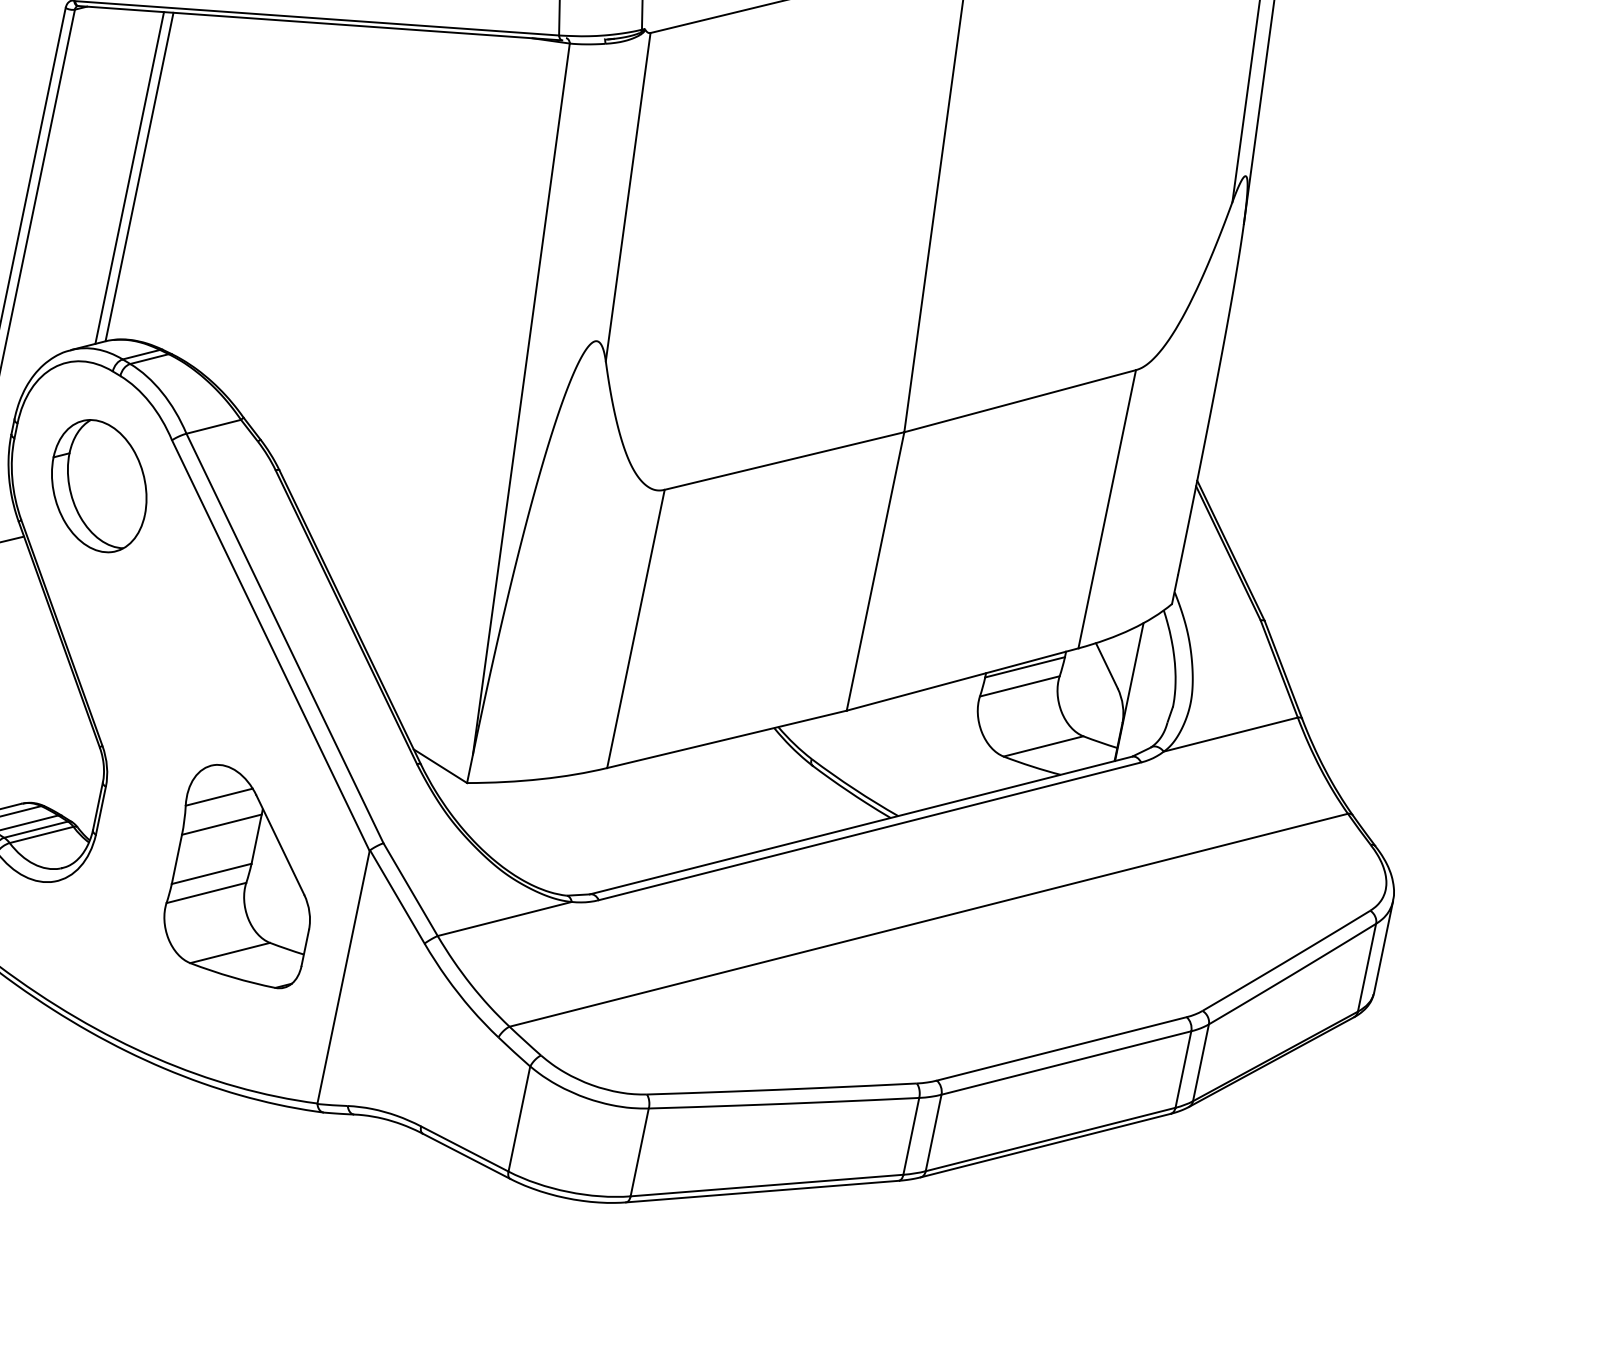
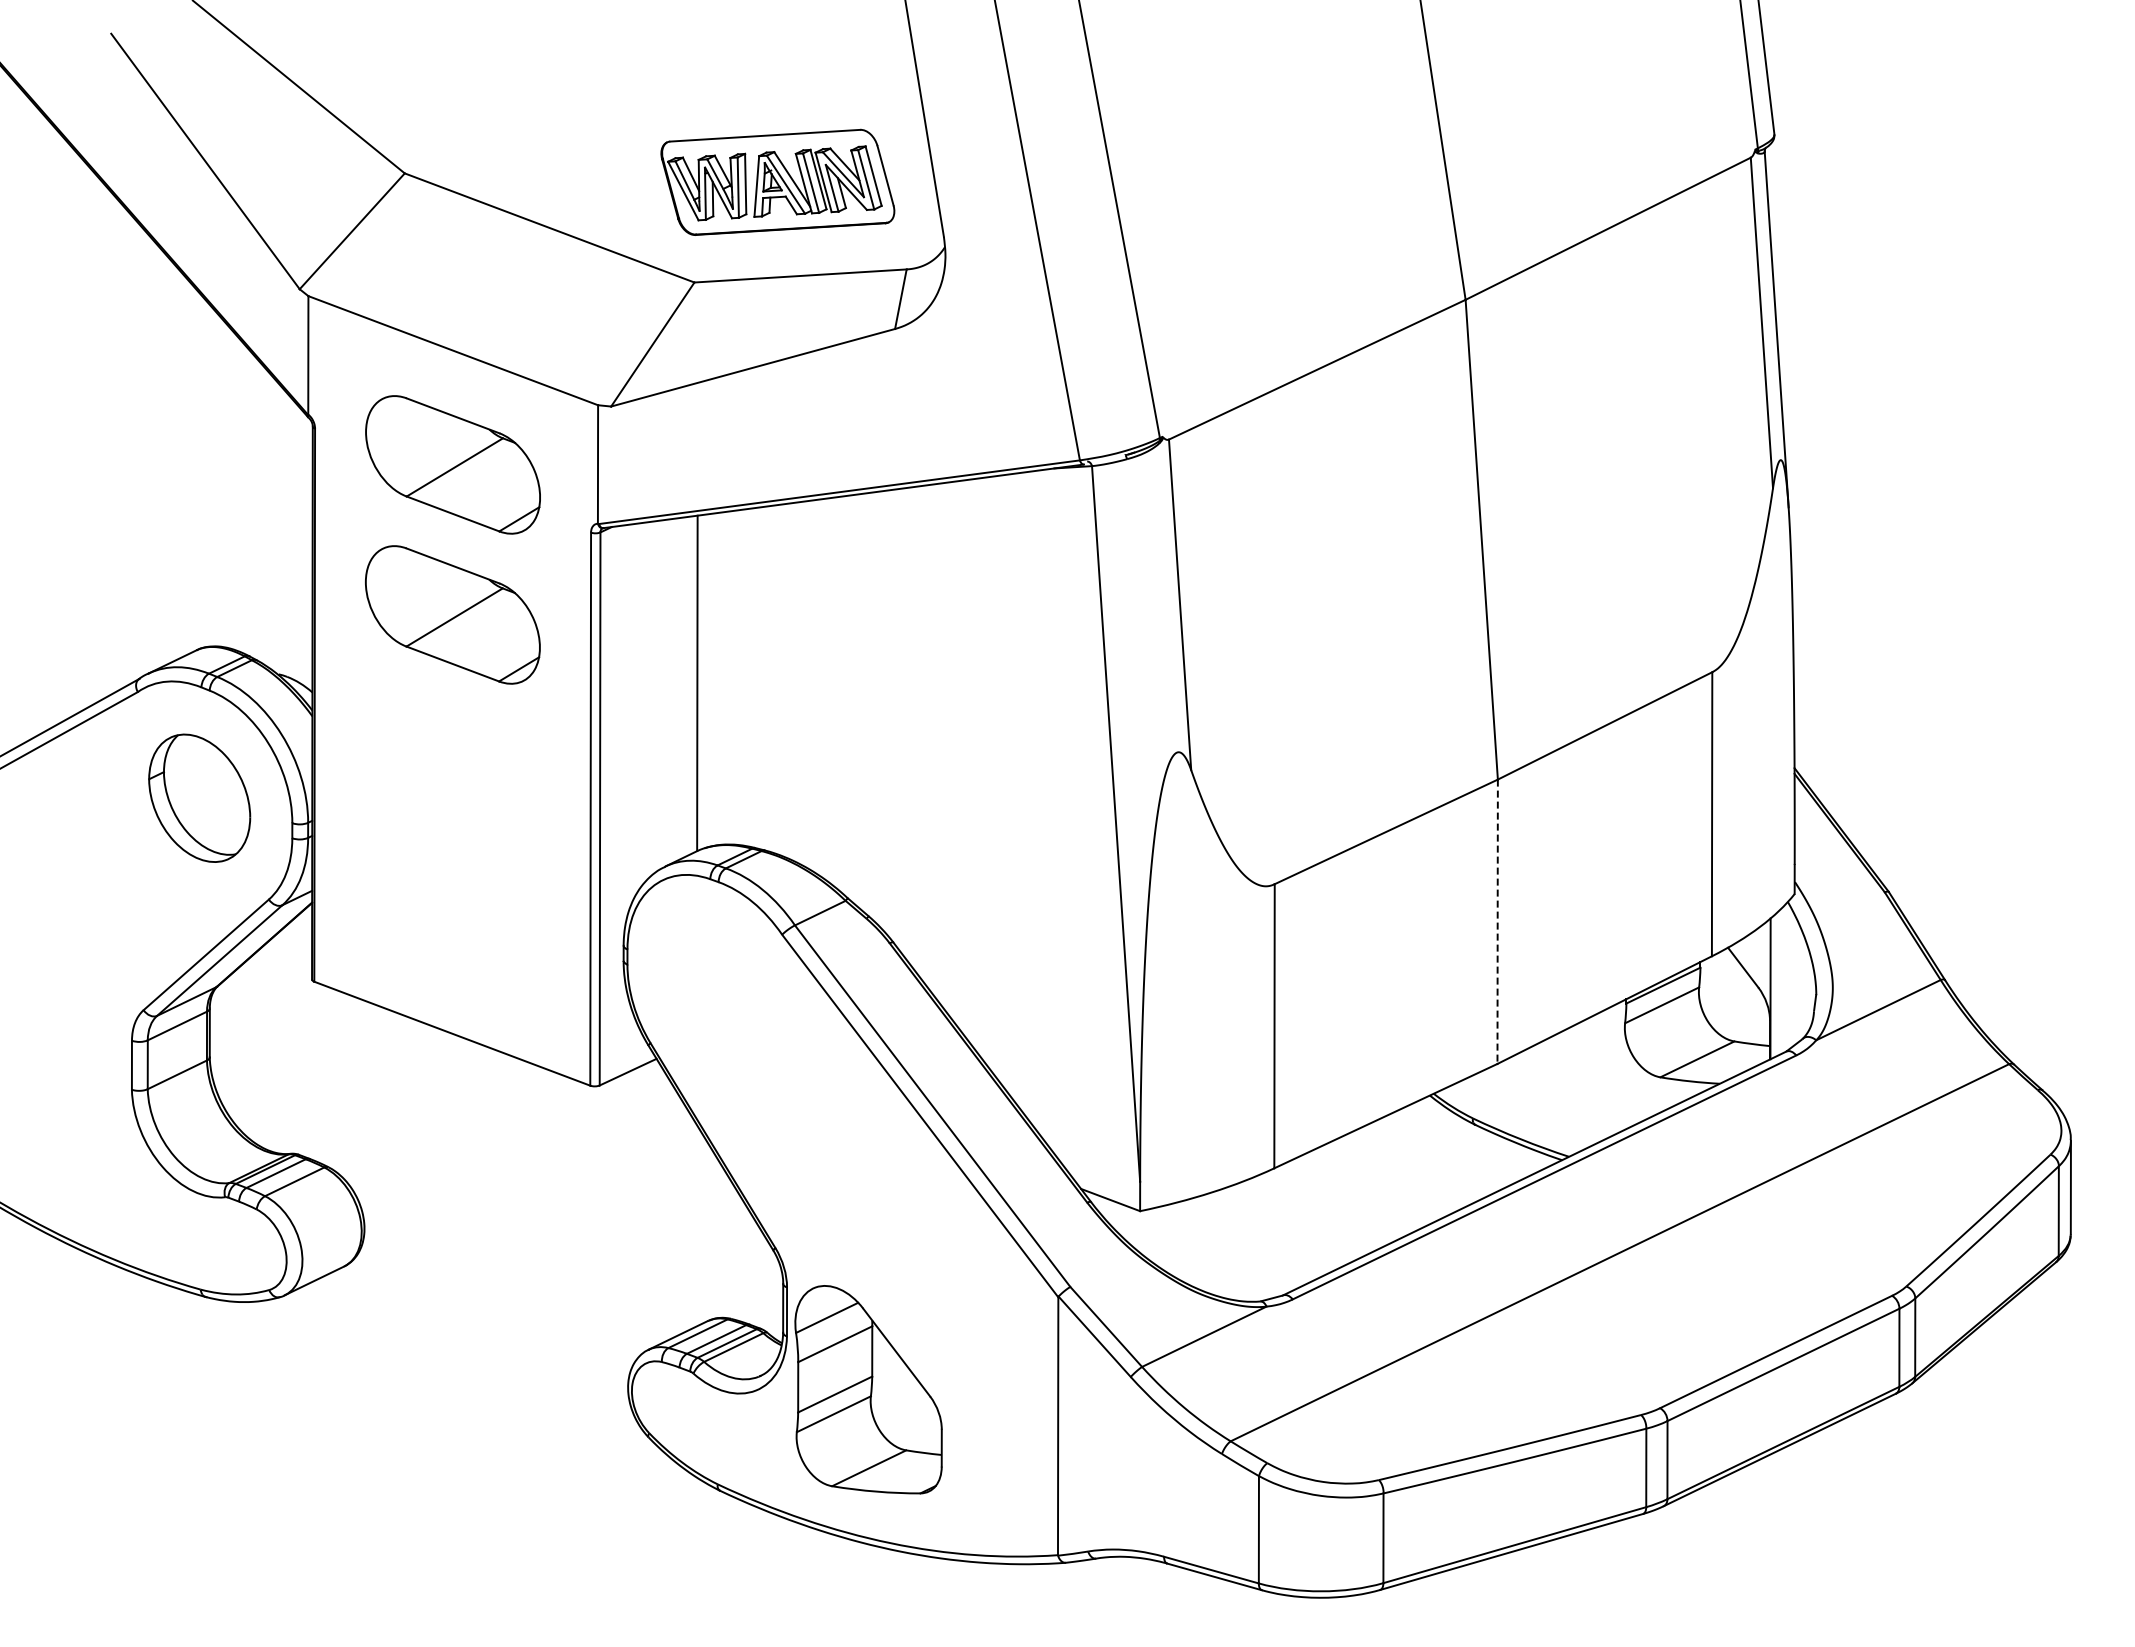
line: (129, 177) -> (687, 685), removed
part: (98, 485) -> (719, 993), removed
line: (875, 572) -> (1497, 922), solid -> dashed
part: (245, 875) -> (868, 1389), moved

